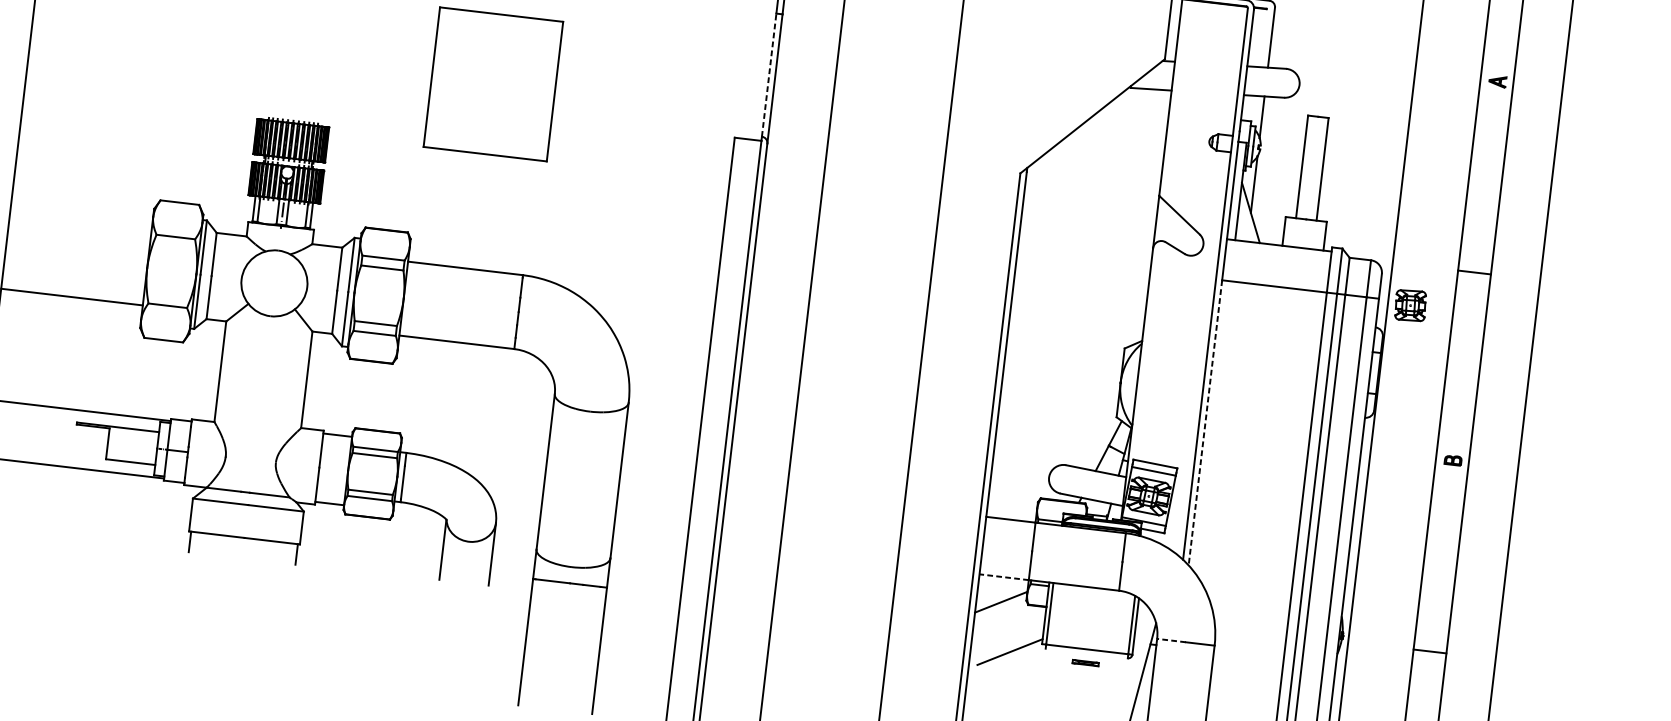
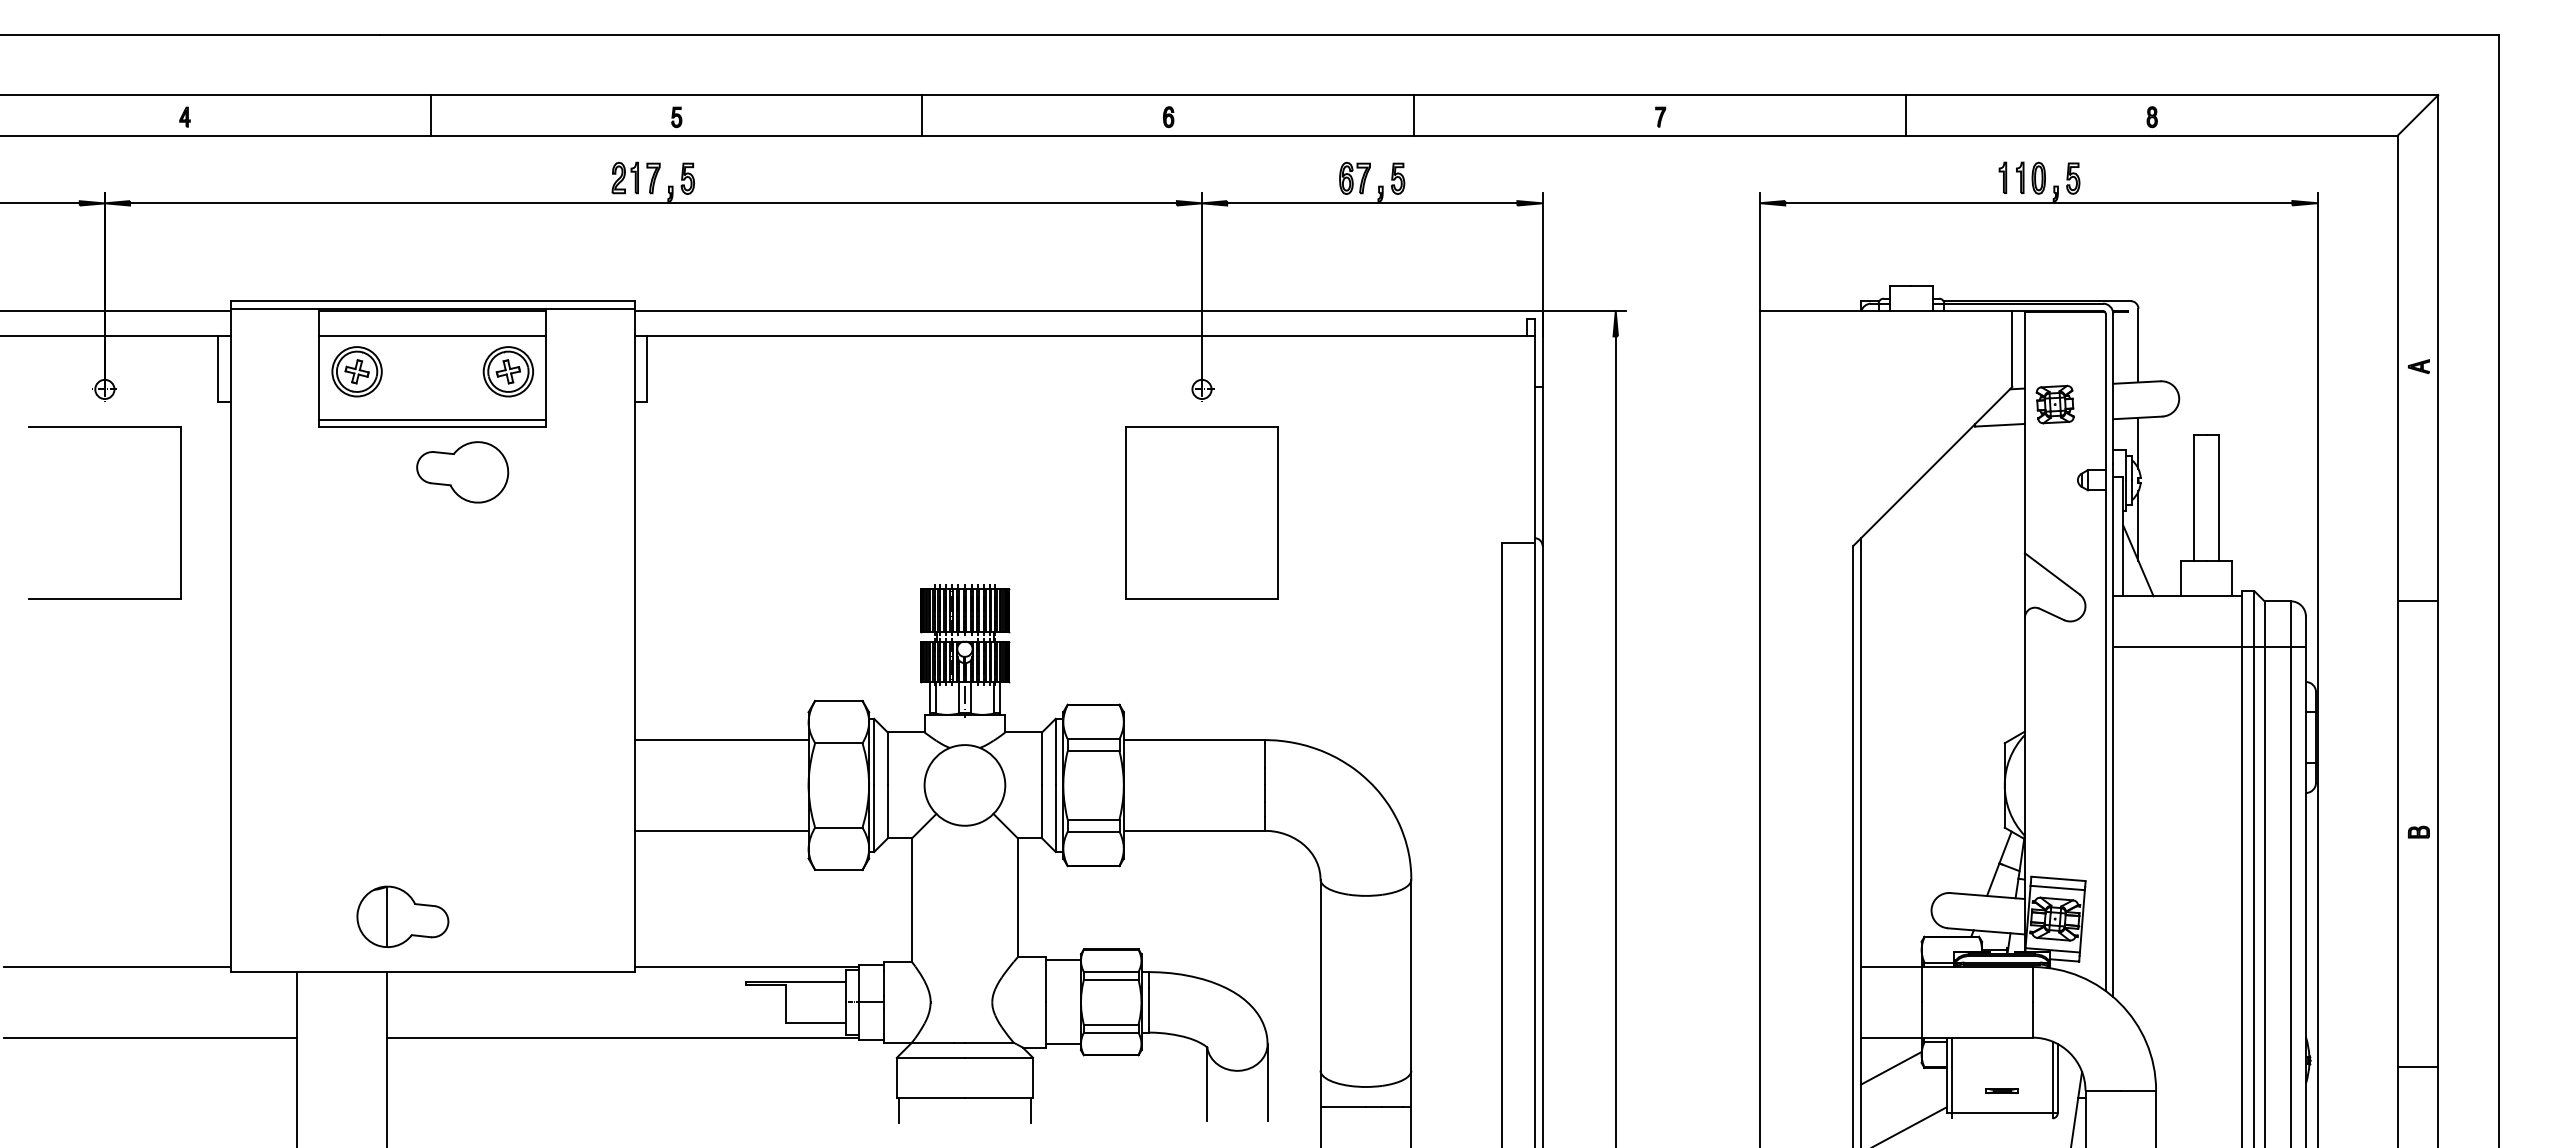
line: (768, 75) -> (1534, 462), dashed -> solid
line: (80, 223) -> (721, 740), added
part: (1410, 305) -> (2054, 404), moved
line: (1205, 423) -> (2113, 822), dashed -> solid
line: (1003, 577) -> (1890, 1037), dashed -> solid
line: (1171, 640) -> (2103, 1090), dashed -> solid
part: (1084, 663) -> (2001, 1091), moved

